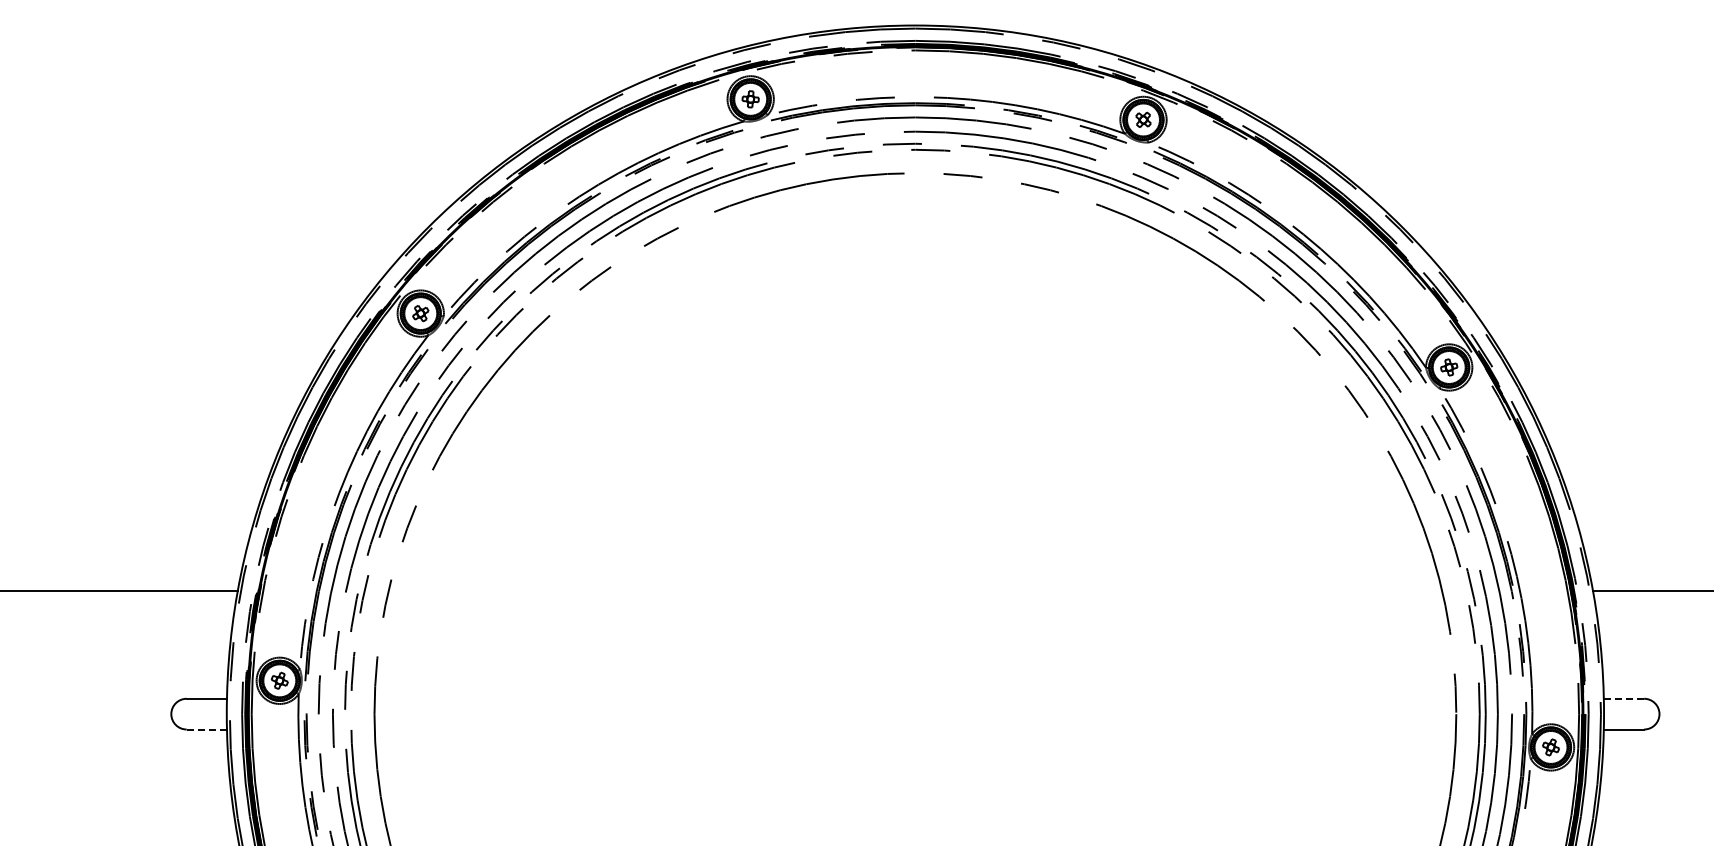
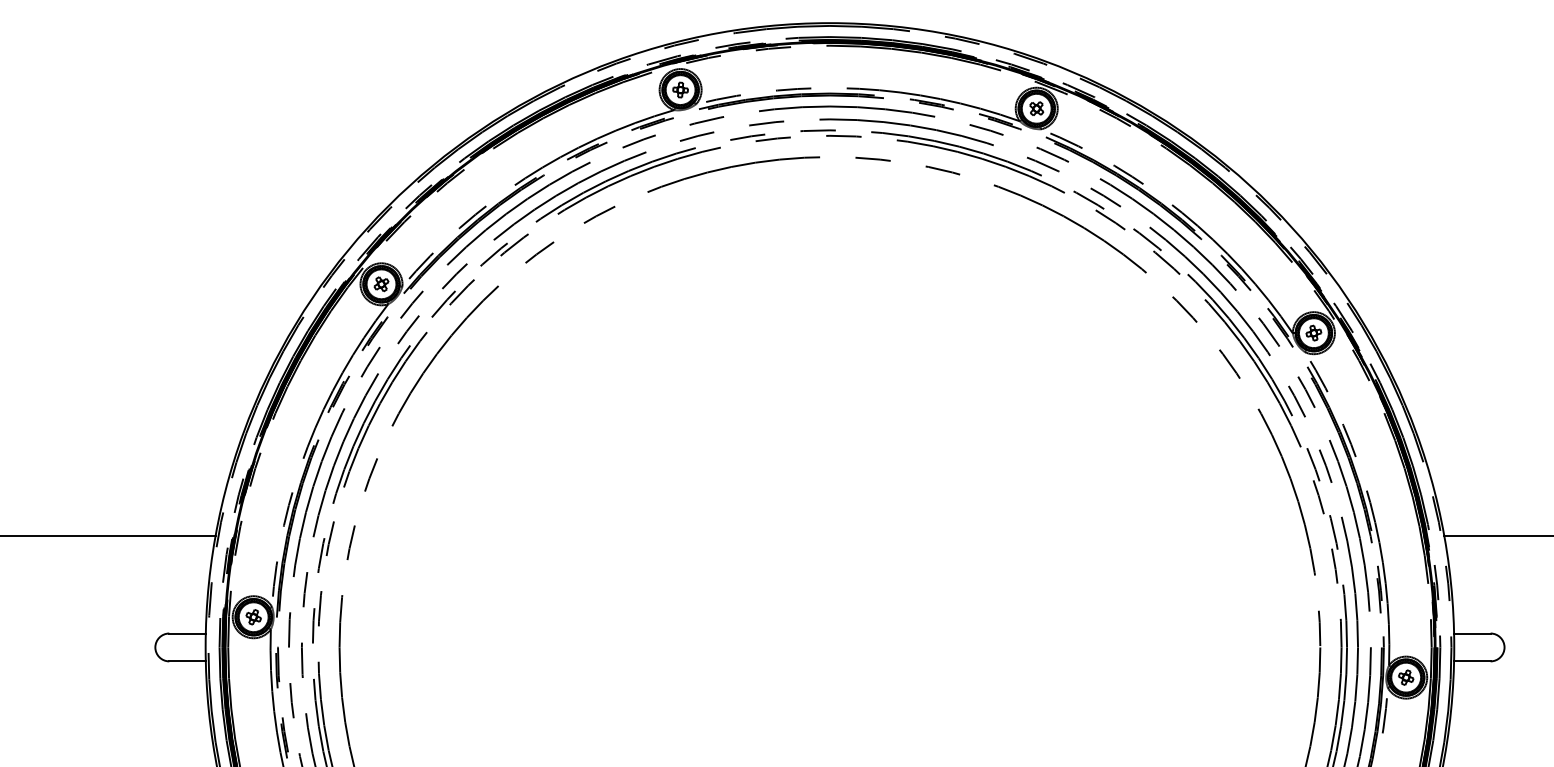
line: (1624, 698) -> (1472, 633), dashed -> solid
line: (206, 729) -> (187, 661), dashed -> solid

